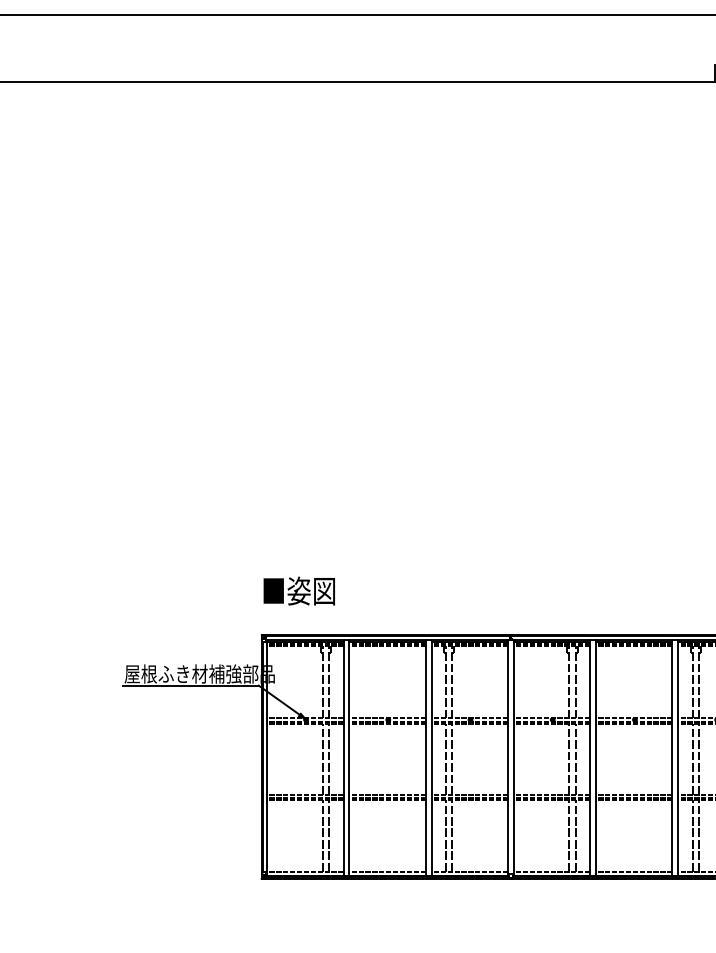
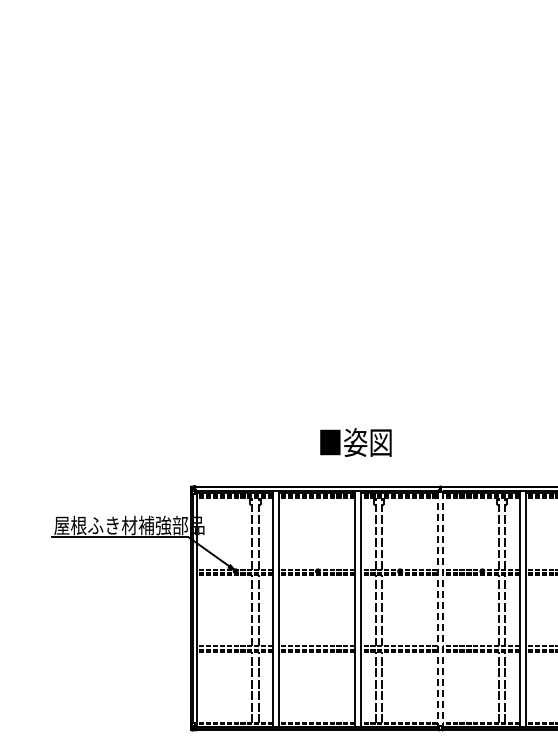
text: (298, 590) -> (355, 441), moved
line: (507, 757) -> (437, 608), solid -> dashed
line: (513, 757) -> (443, 608), solid -> dashed

